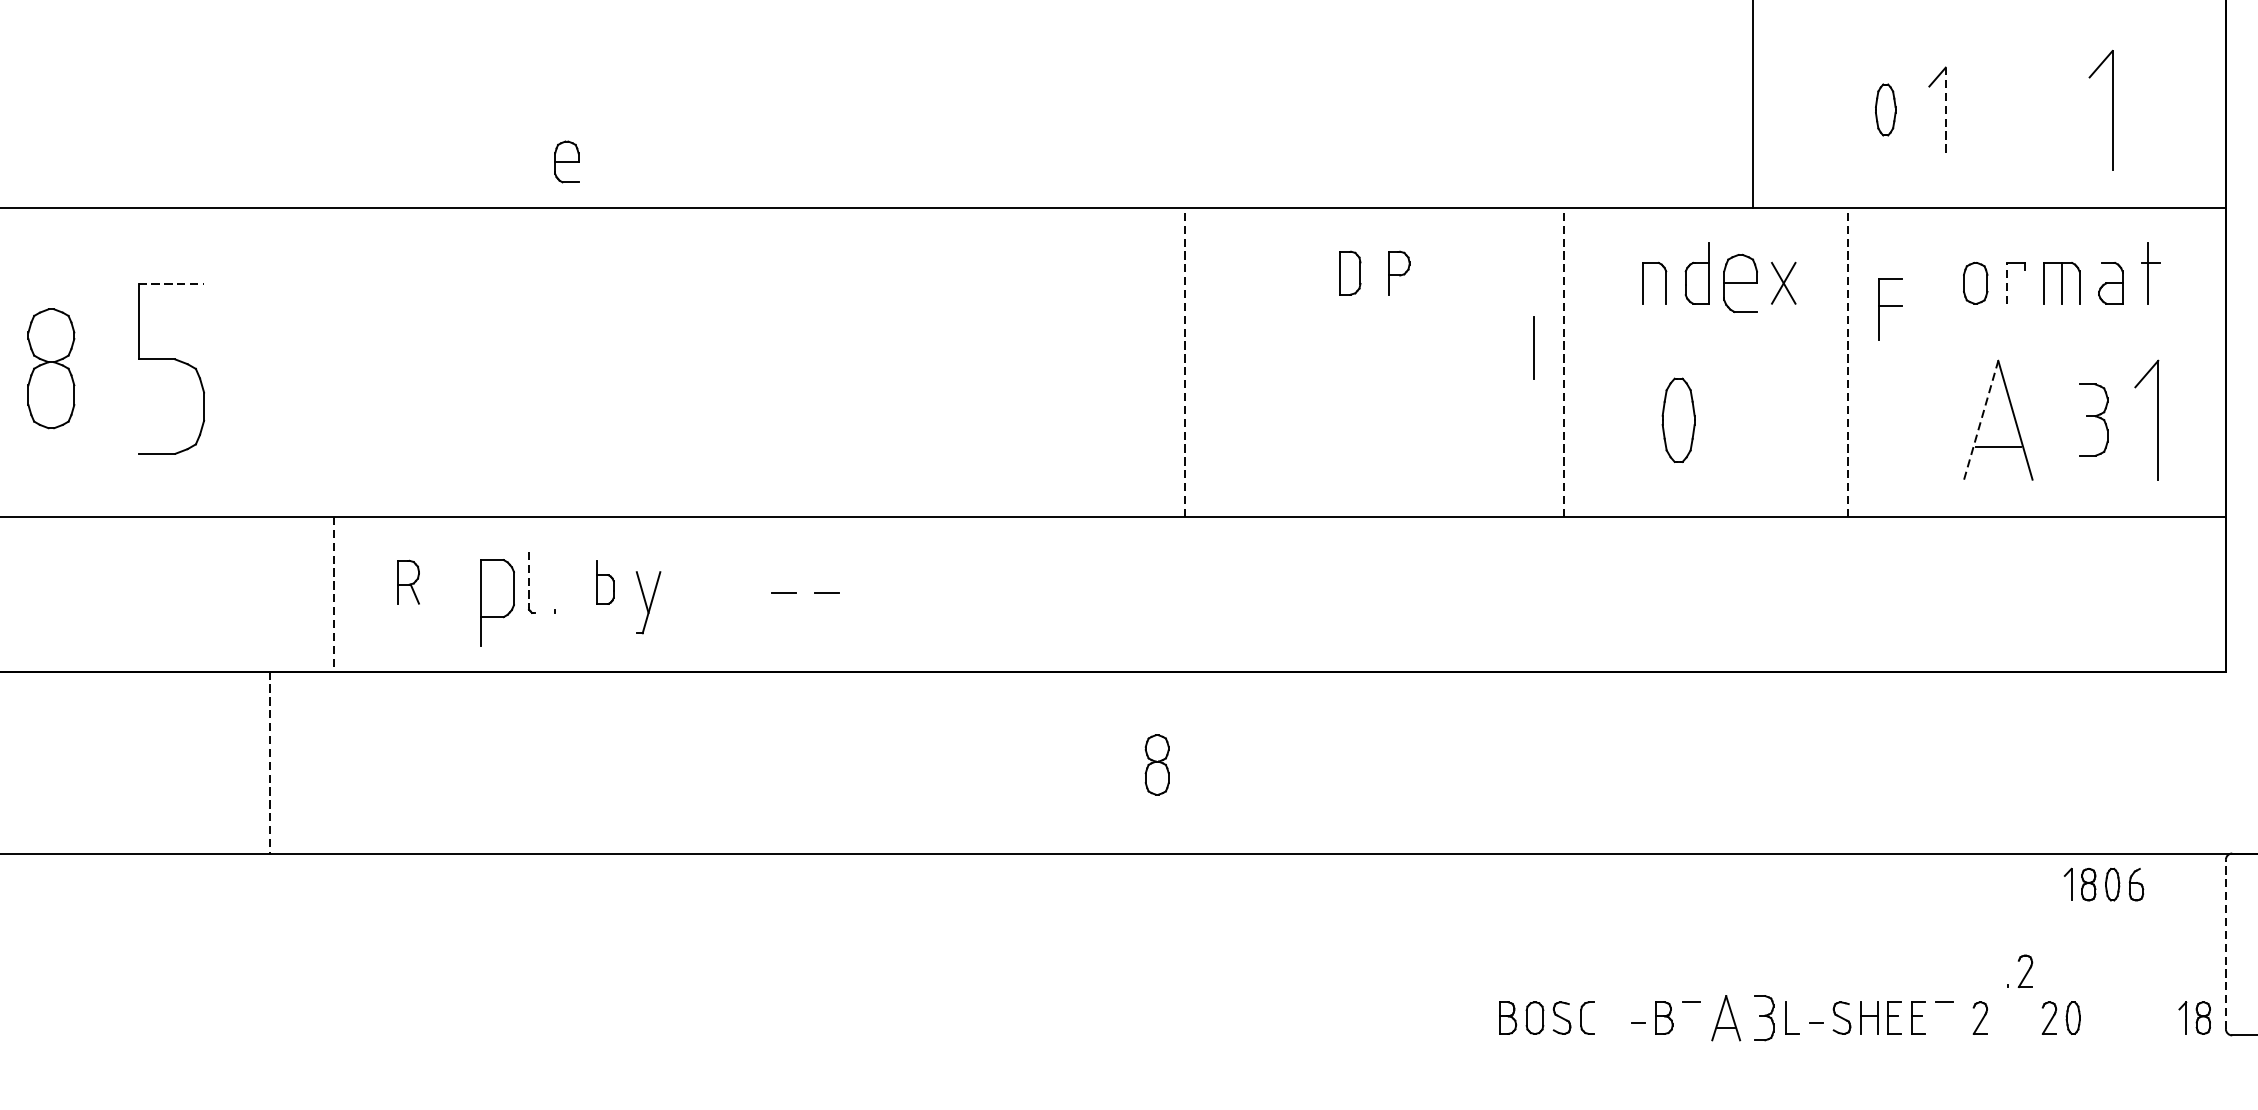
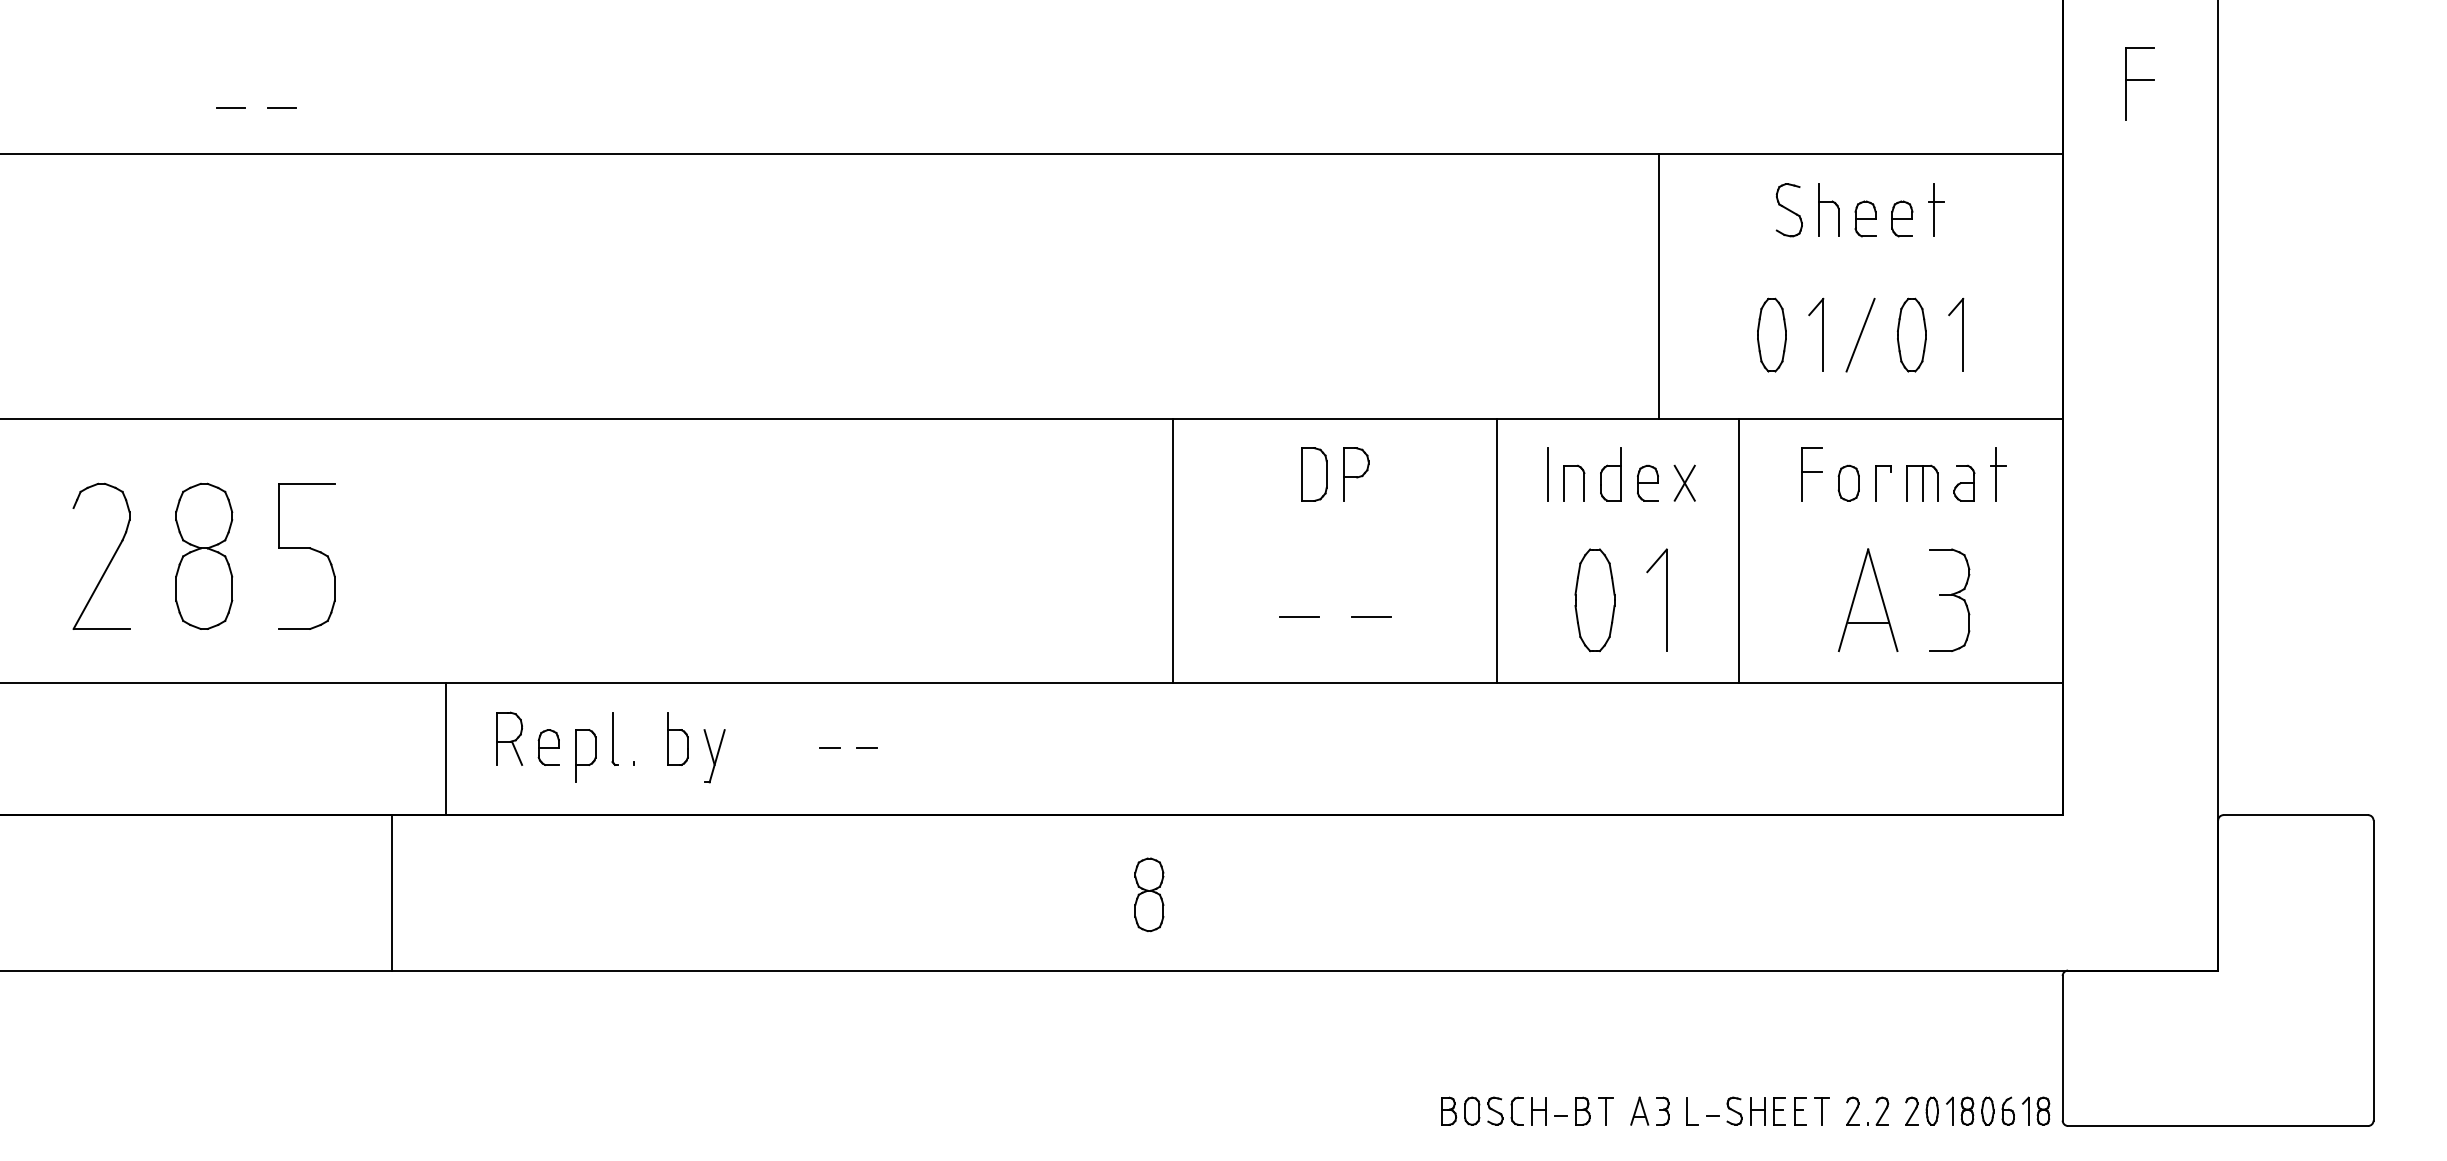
part: (1885, 109) -> (1771, 334), size x1.67
line: (1946, 109) -> (1823, 334), dashed -> solid
line: (1989, 109) -> (1860, 334), added
part: (2048, 109) -> (1911, 334), added
part: (2101, 109) -> (1956, 334), size x0.71
part: (566, 161) -> (548, 747), moved
part: (1350, 273) -> (1314, 474), size x1.43
part: (1399, 273) -> (1356, 474), size x1.43
part: (1740, 282) -> (1647, 482), size x0.71
line: (2006, 282) -> (1875, 482), dashed -> solid
line: (170, 283) -> (306, 483), dashed -> solid
part: (1889, 309) -> (1811, 474), moved
line: (1534, 347) -> (1547, 474), moved
line: (1185, 362) -> (1173, 550), dashed -> solid
line: (1563, 362) -> (1496, 550), dashed -> solid
line: (1847, 362) -> (1739, 550), dashed -> solid
part: (51, 367) -> (204, 555), size x1.43
part: (2093, 419) -> (1949, 599), size x1.67
part: (2157, 419) -> (1666, 599), moved
part: (1678, 420) -> (1594, 600), size x1.43
line: (1981, 420) -> (1853, 600), dashed -> solid
line: (1331, 440) -> (1298, 617), added
line: (1415, 440) -> (1370, 617), added
line: (529, 579) -> (612, 736), dashed -> solid
part: (408, 581) -> (509, 738), size x1.43
part: (605, 581) -> (677, 738), size x1.43
line: (333, 594) -> (445, 749), dashed -> solid
part: (497, 601) -> (585, 755), size x0.71
line: (270, 762) -> (391, 892), dashed -> solid
part: (1157, 764) -> (1149, 894), size x1.43
part: (2103, 883) -> (1980, 1110), moved
line: (2225, 943) -> (2062, 1047), dashed -> solid
part: (2020, 970) -> (1878, 1110), moved
line: (1690, 1017) -> (1605, 1110), added
part: (1742, 1017) -> (1649, 1110), size x0.71
line: (1943, 1017) -> (1821, 1110), added
part: (1612, 1018) -> (1538, 1111), added

